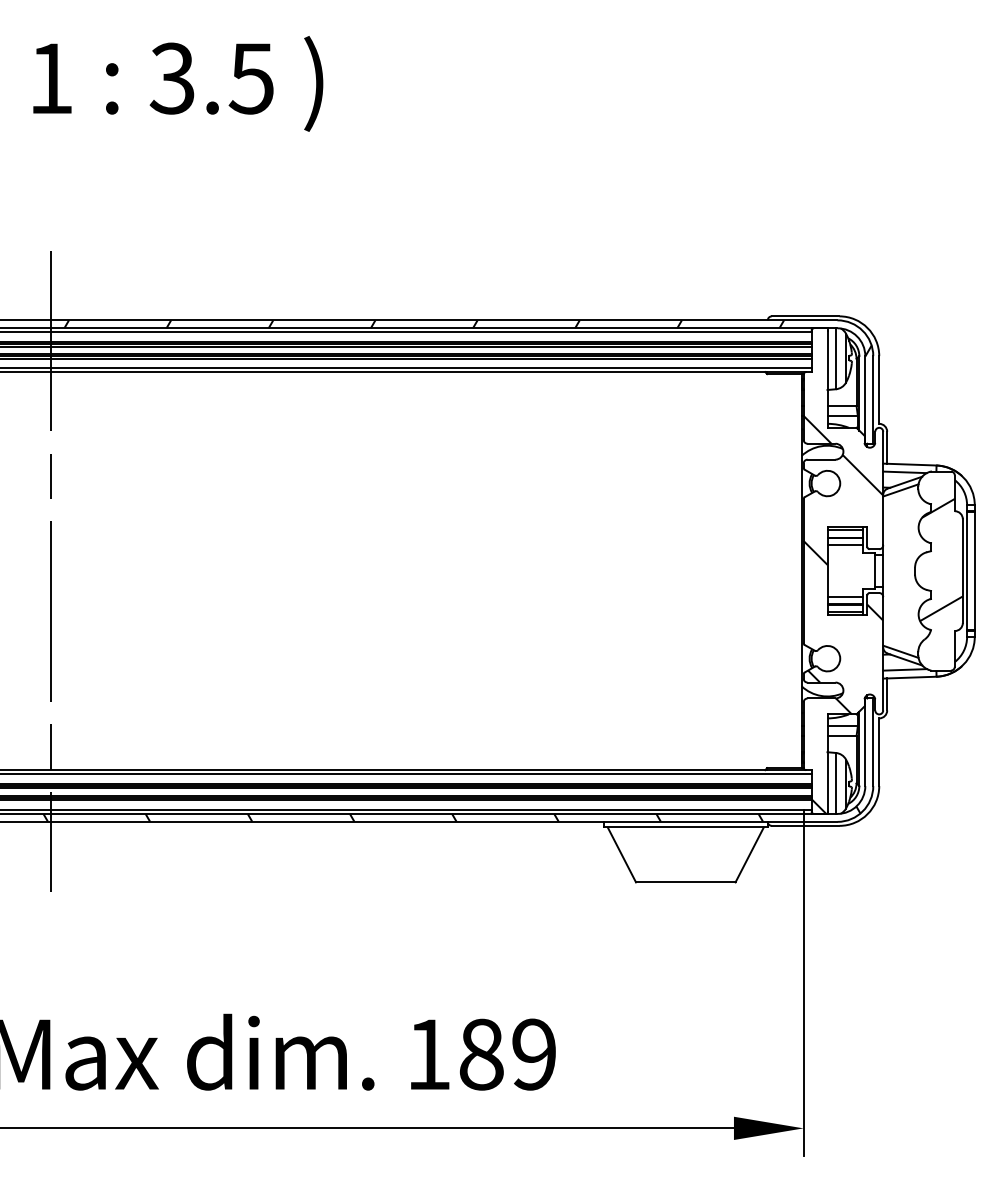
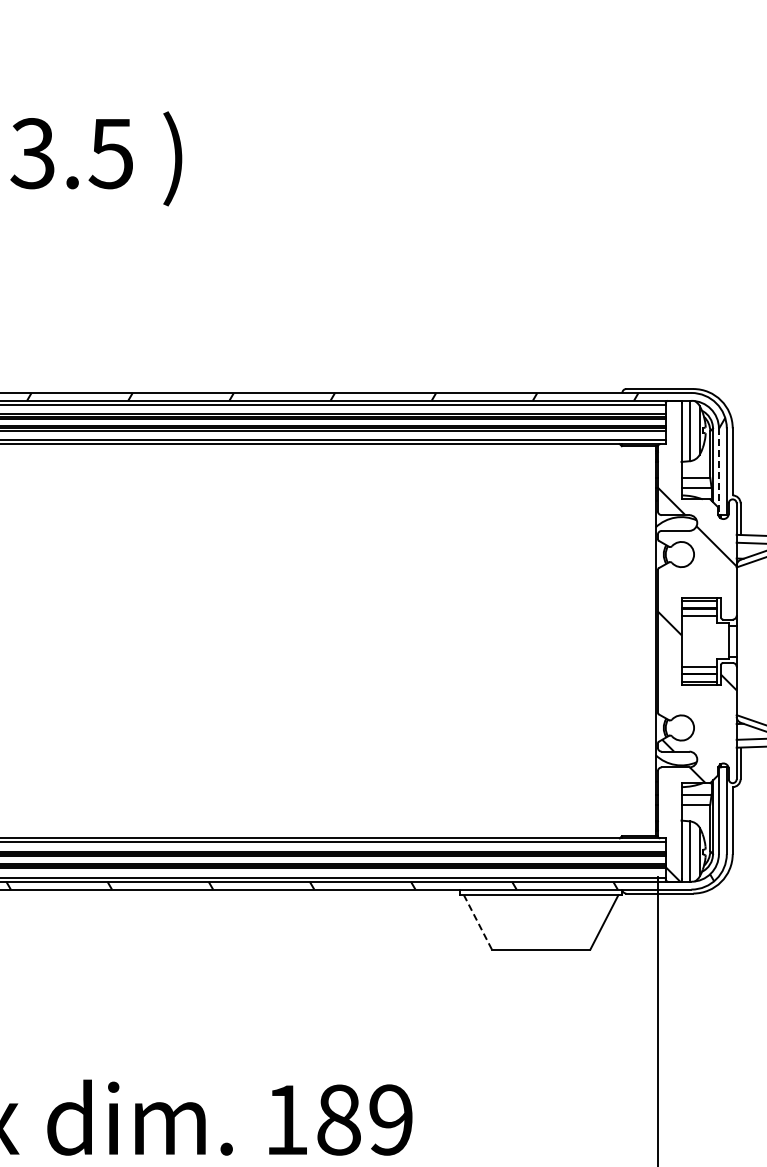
line: (865, 399) -> (719, 471), solid -> dashed
line: (621, 854) -> (477, 921), solid -> dashed

